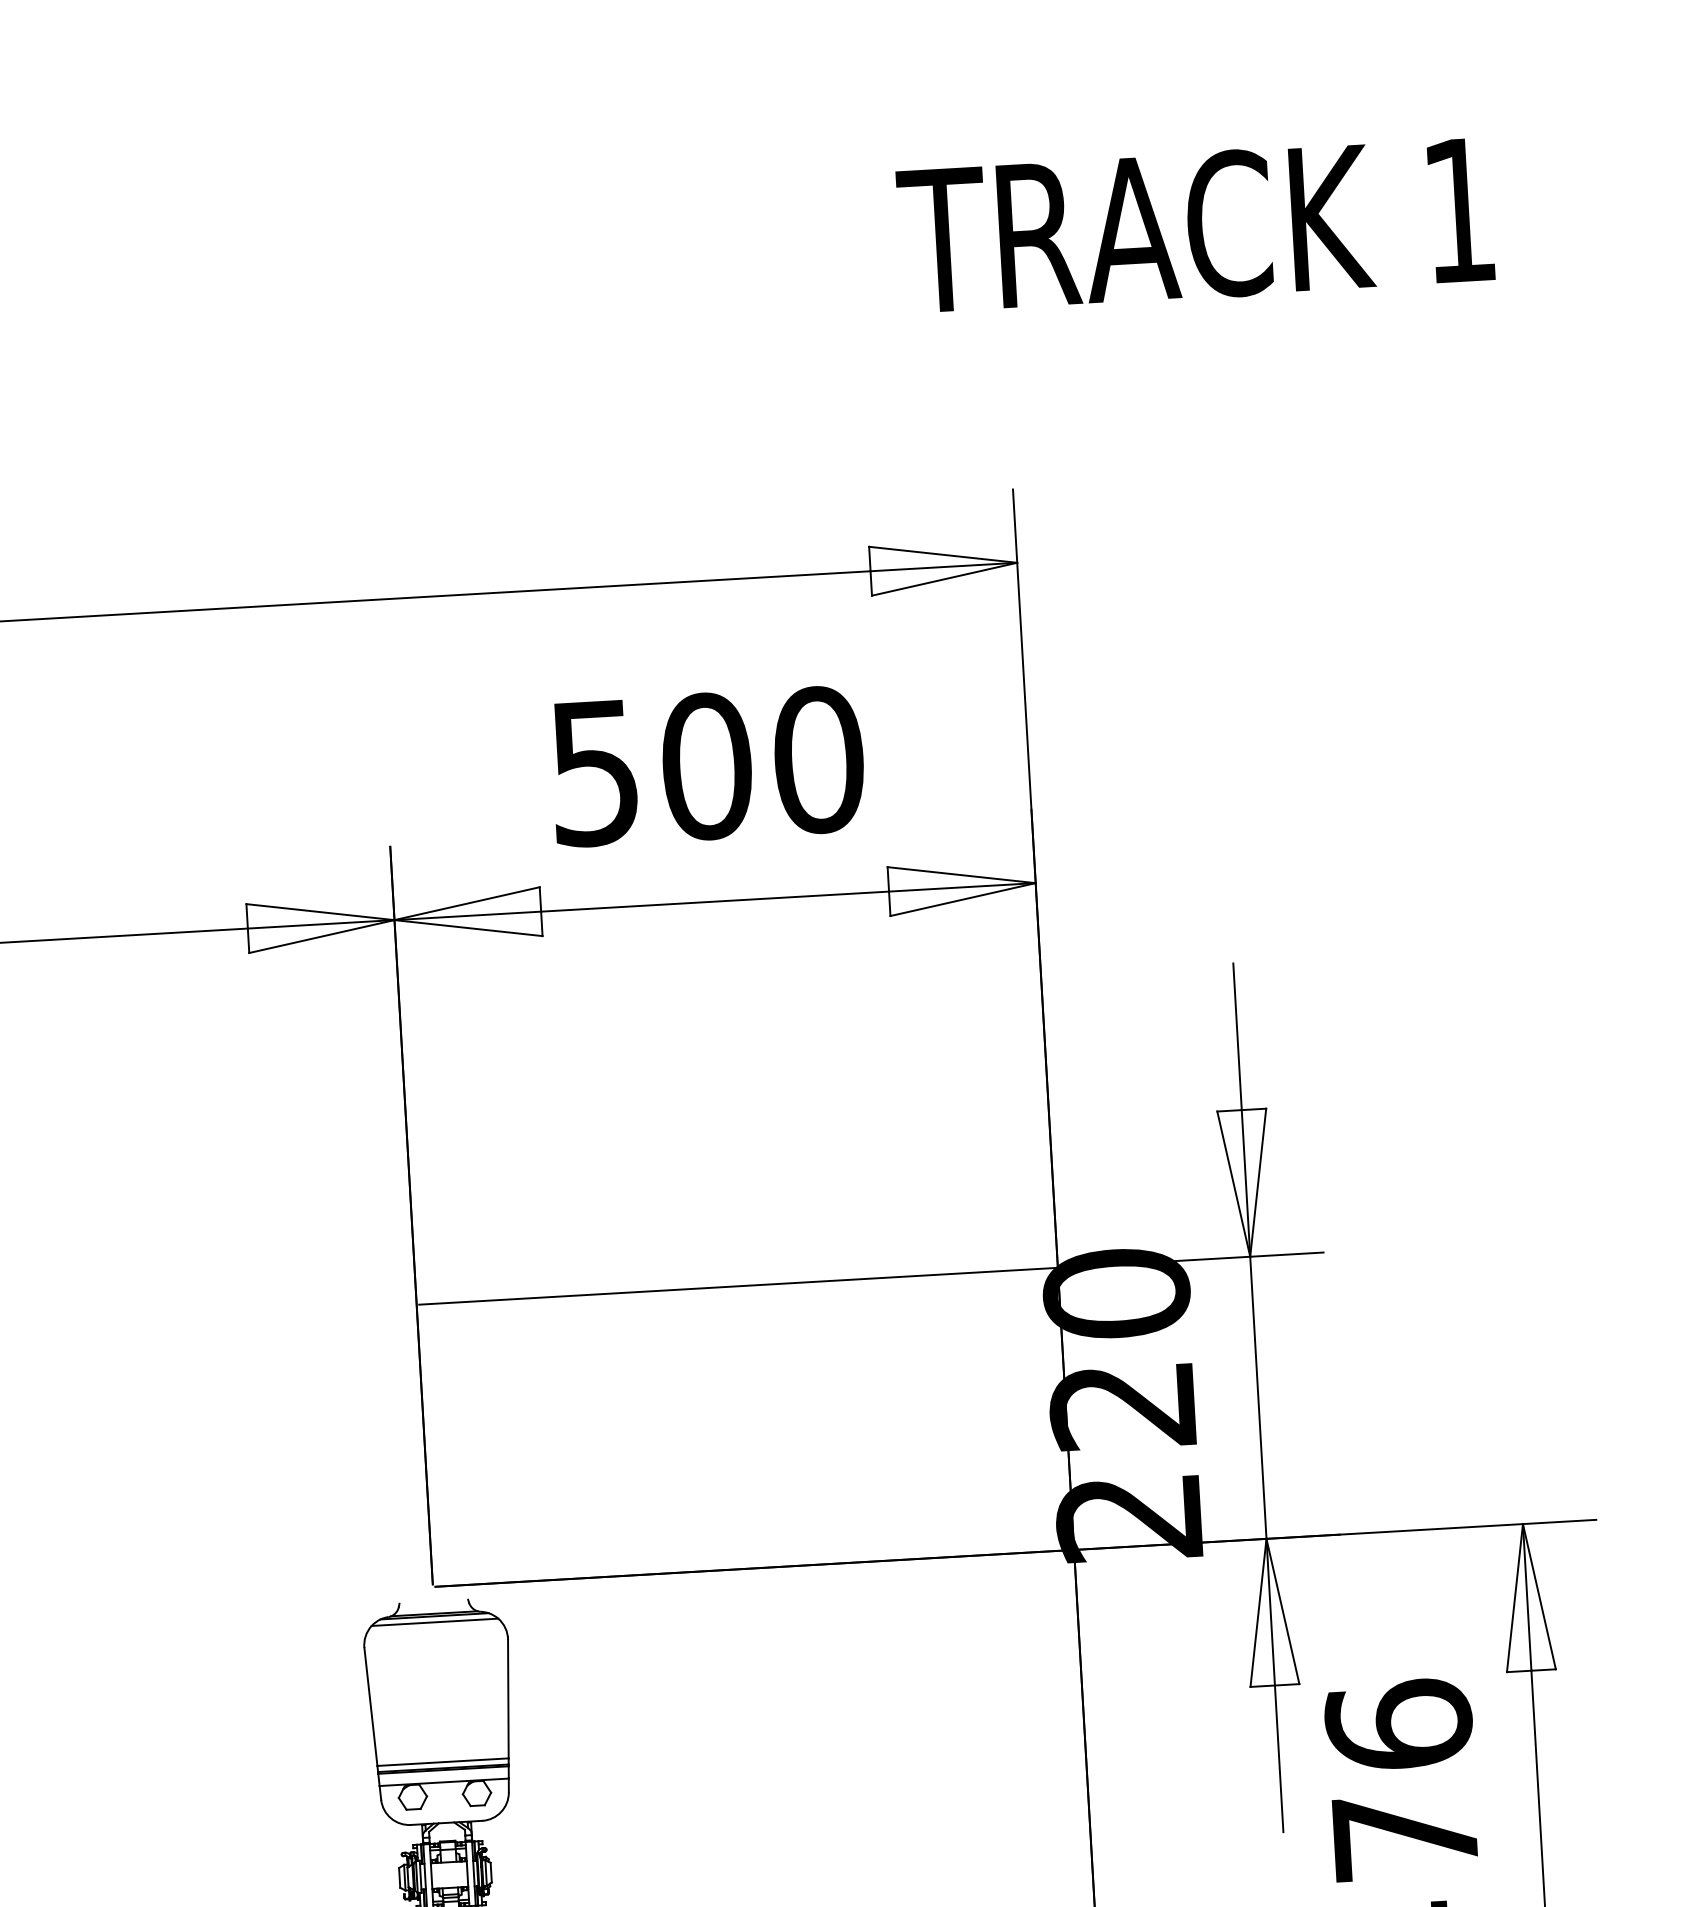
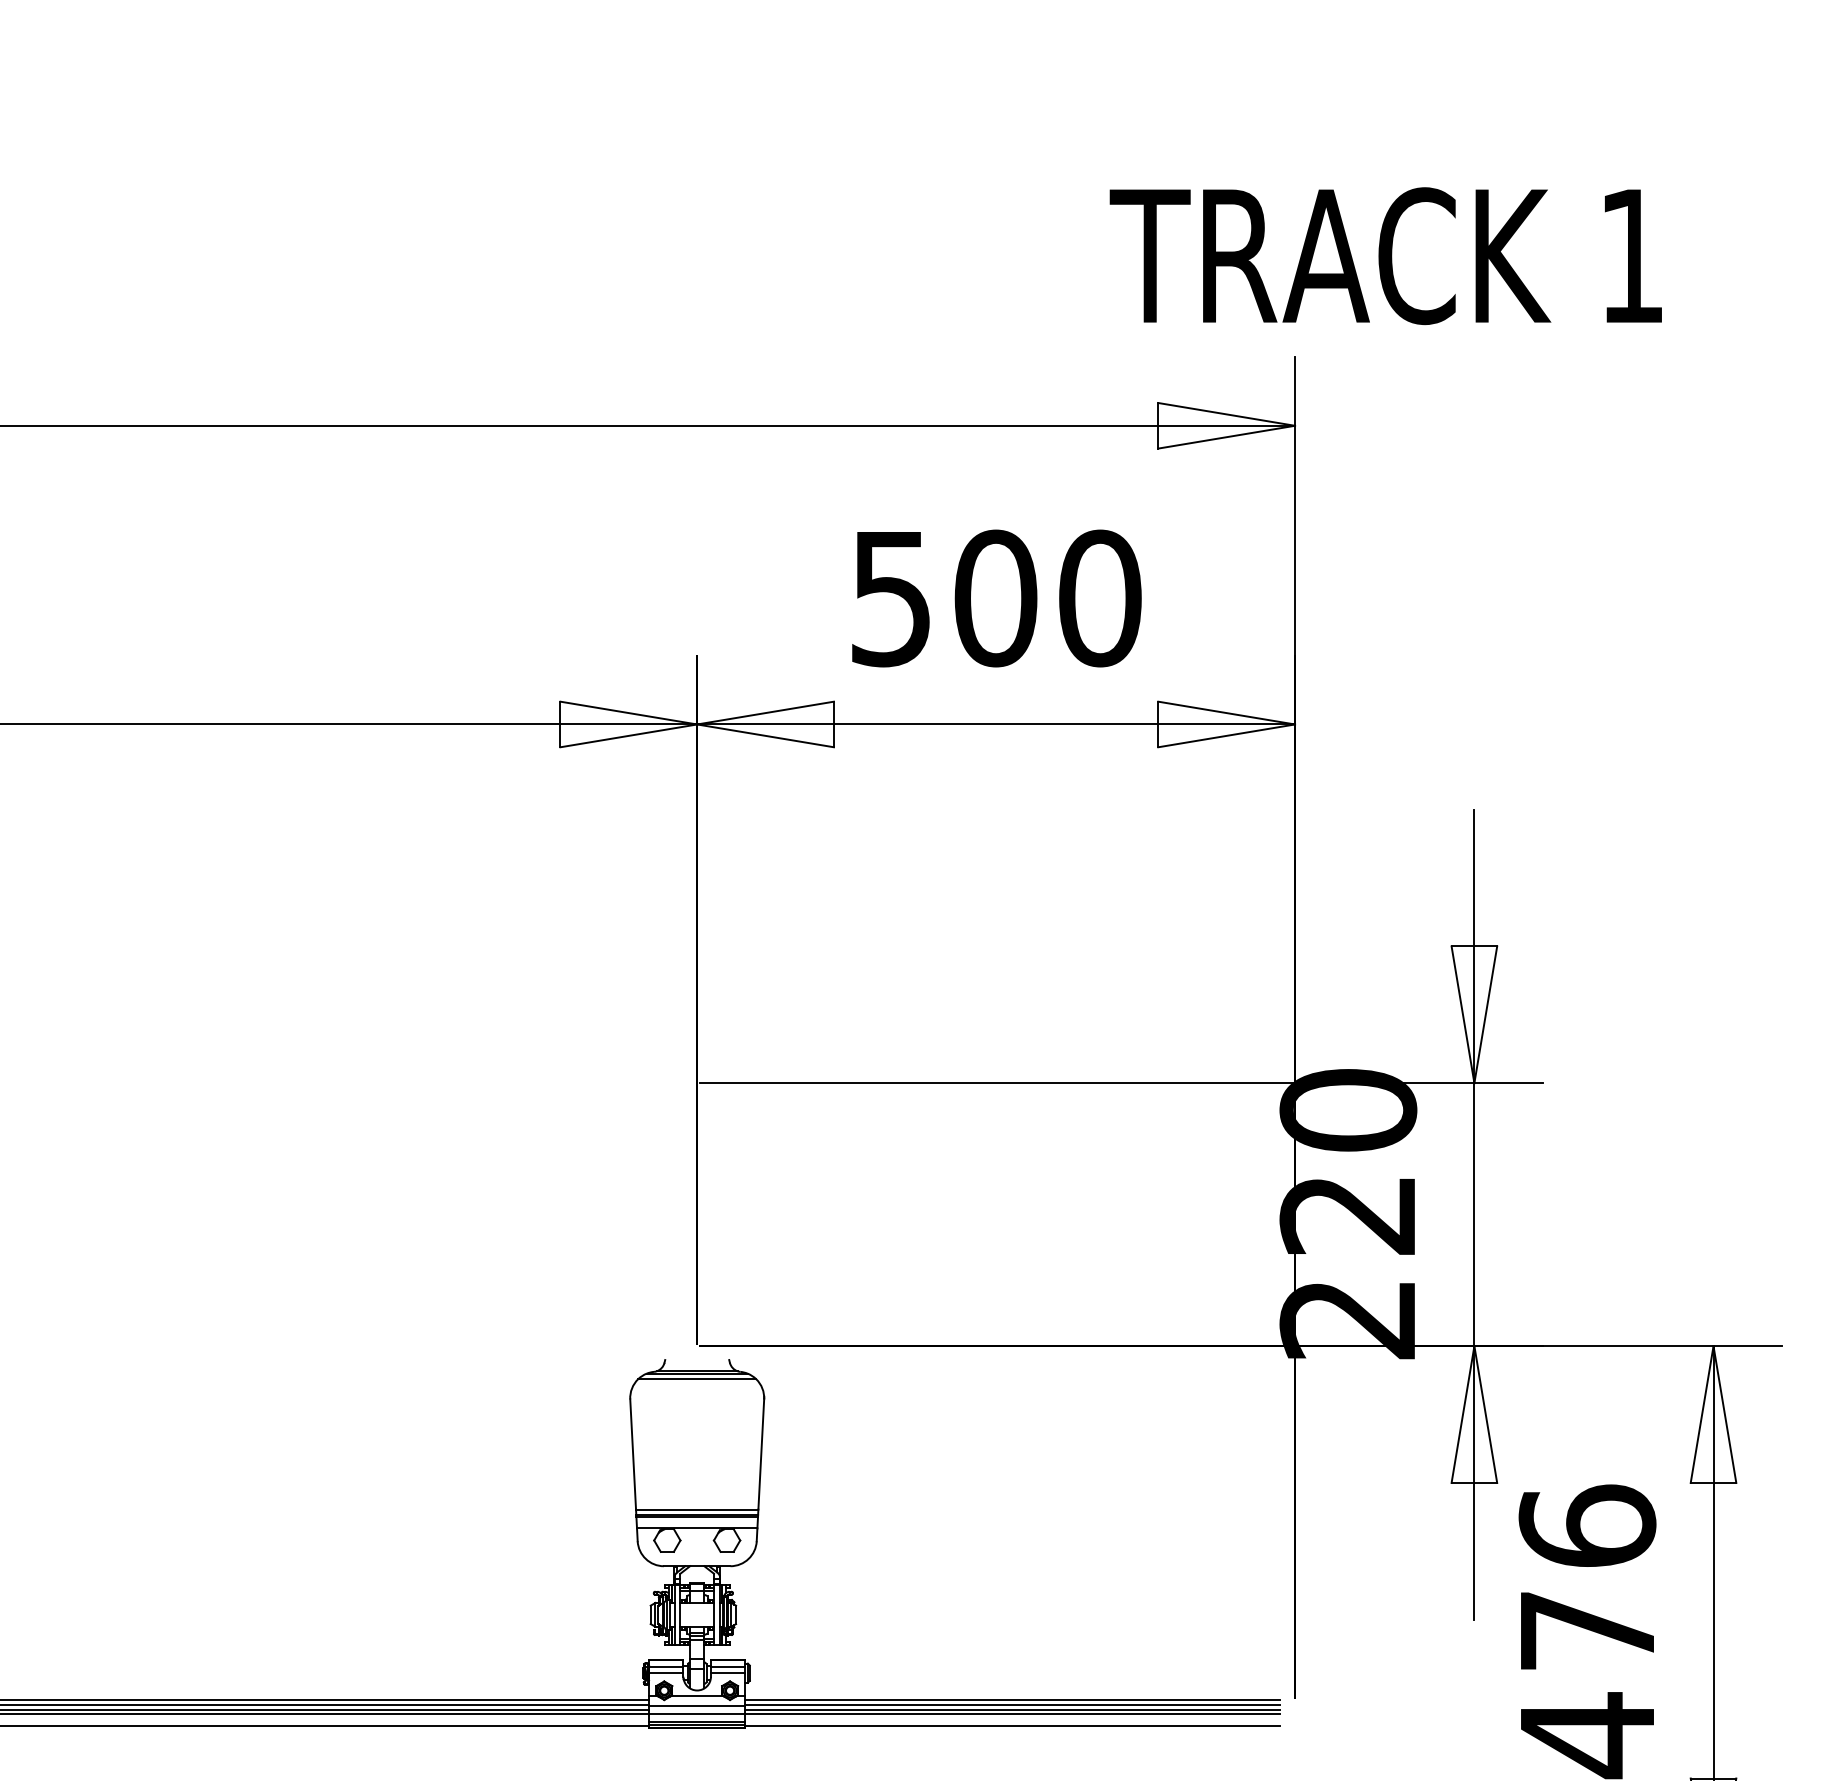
text: (1195, 226) -> (1385, 256), moved

